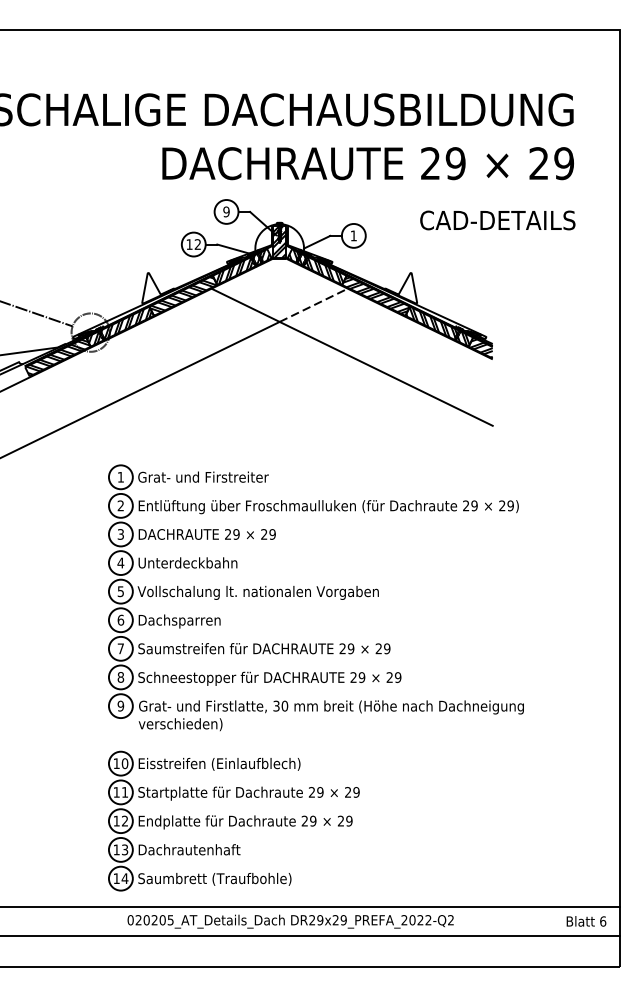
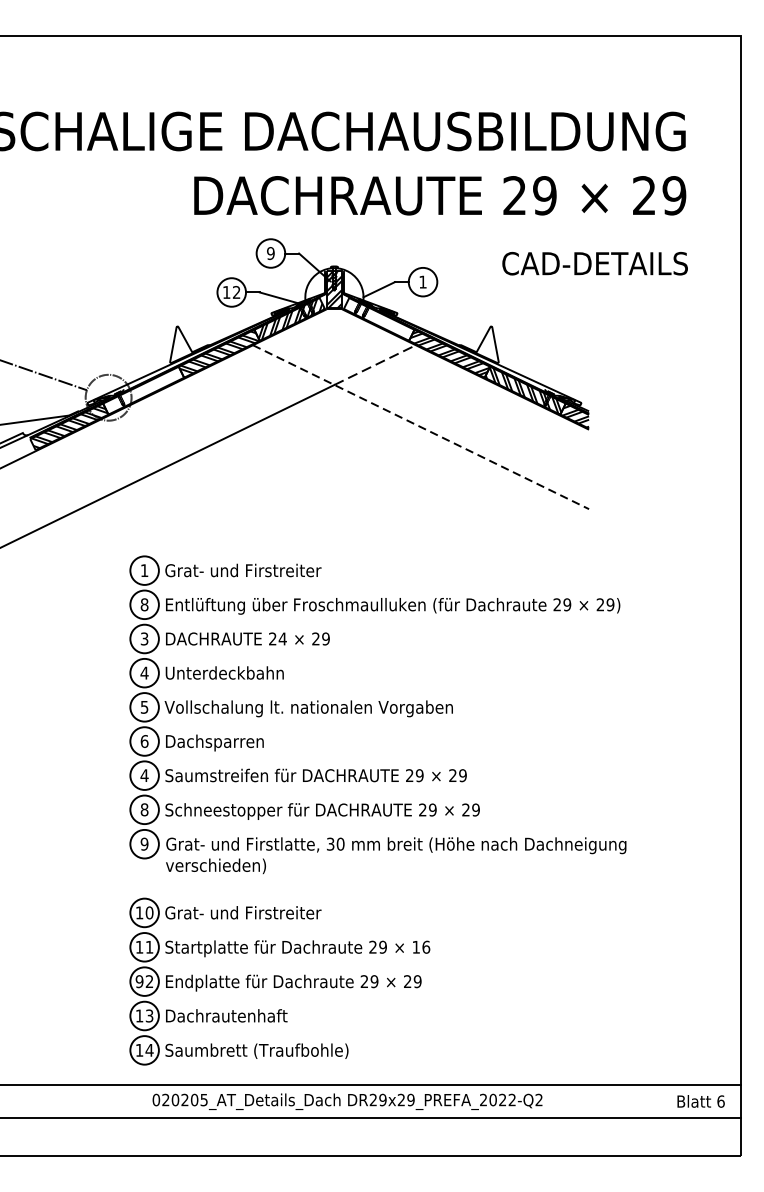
hatch: (316, 266) -> (378, 318), removed
hatch: (119, 326) -> (142, 390), removed
line: (352, 357) -> (421, 427), solid -> dashed
text: (120, 505) -> (144, 604), 2 -> 8
text: (236, 534) -> (282, 639), 29 -> 24
text: (120, 648) -> (144, 775), 7 -> 4
text: (219, 763) -> (262, 912), Eisstreifen (Einlaufblech) -> Grat- und Firstreiter
text: (352, 792) -> (421, 947), 29 -> 16
text: (116, 820) -> (139, 980), 12 -> 92

